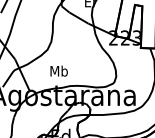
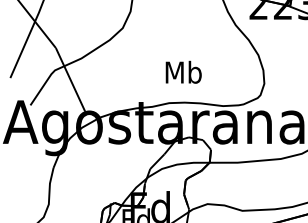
text: (58, 70) -> (182, 70), moved

